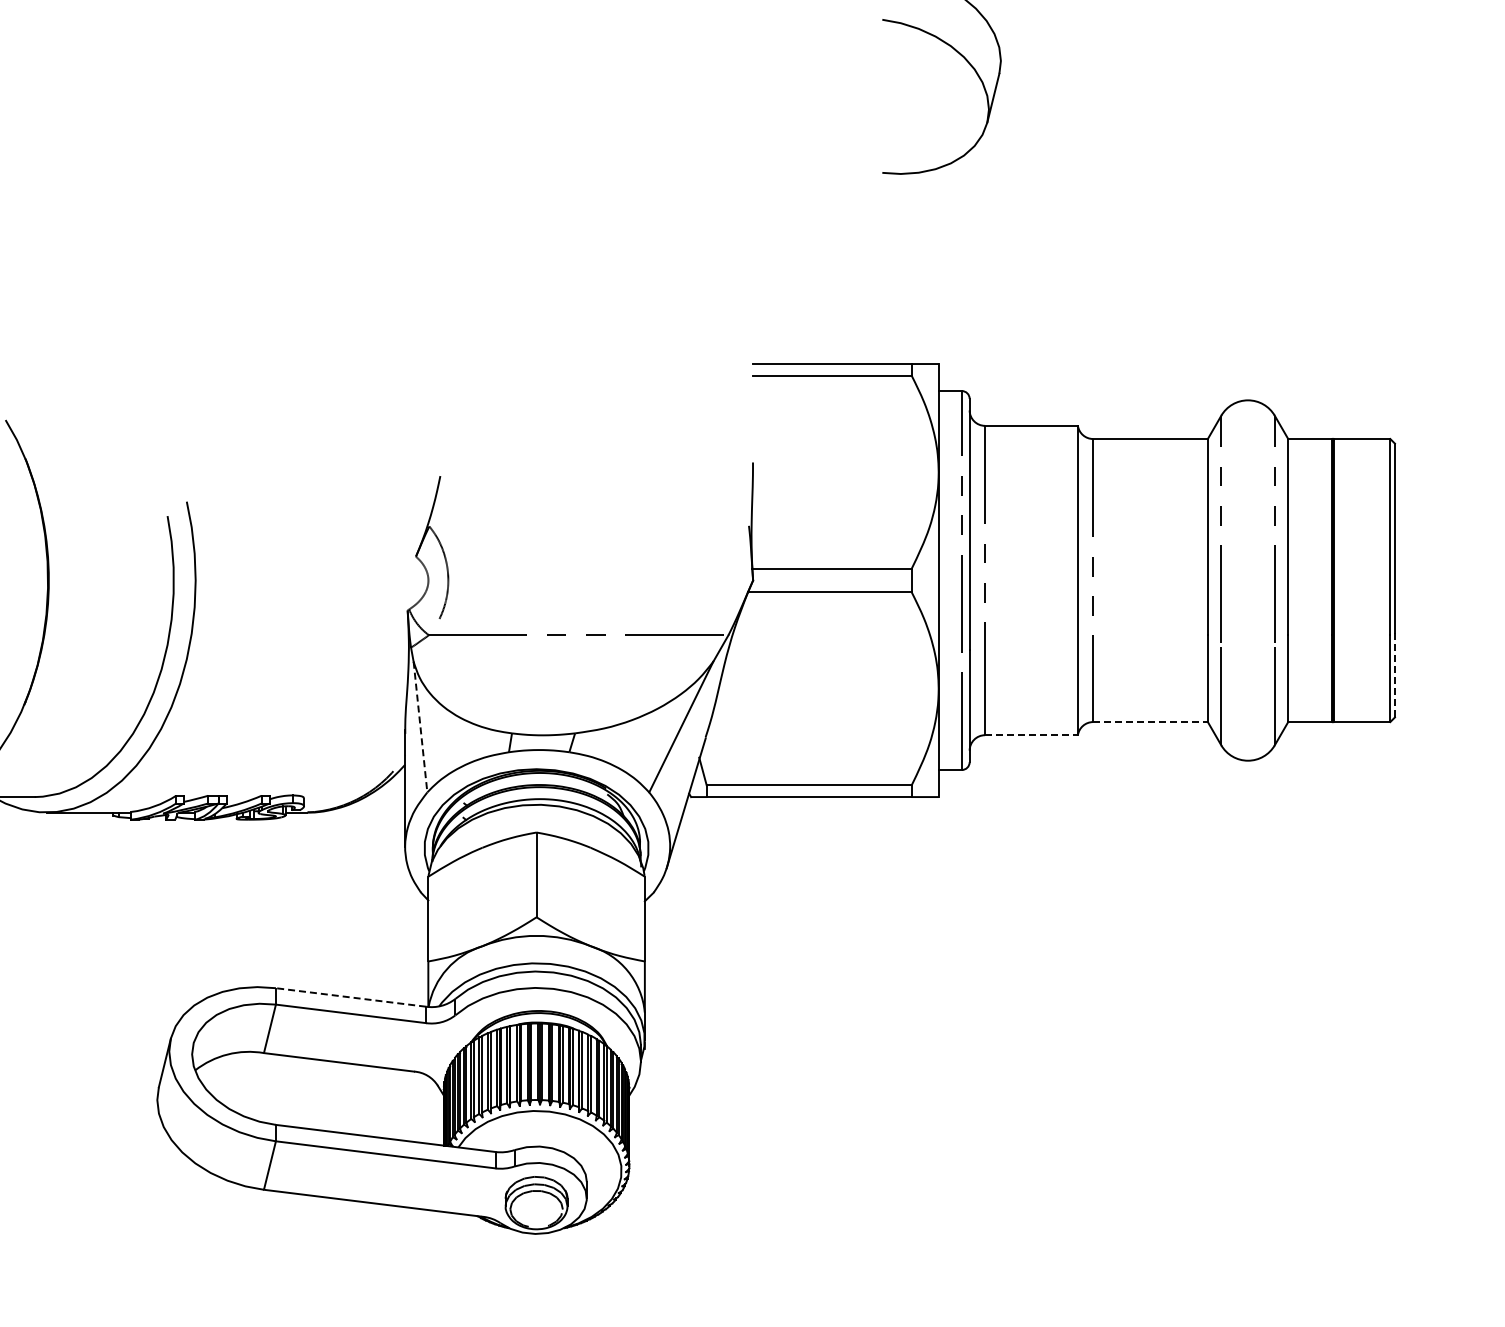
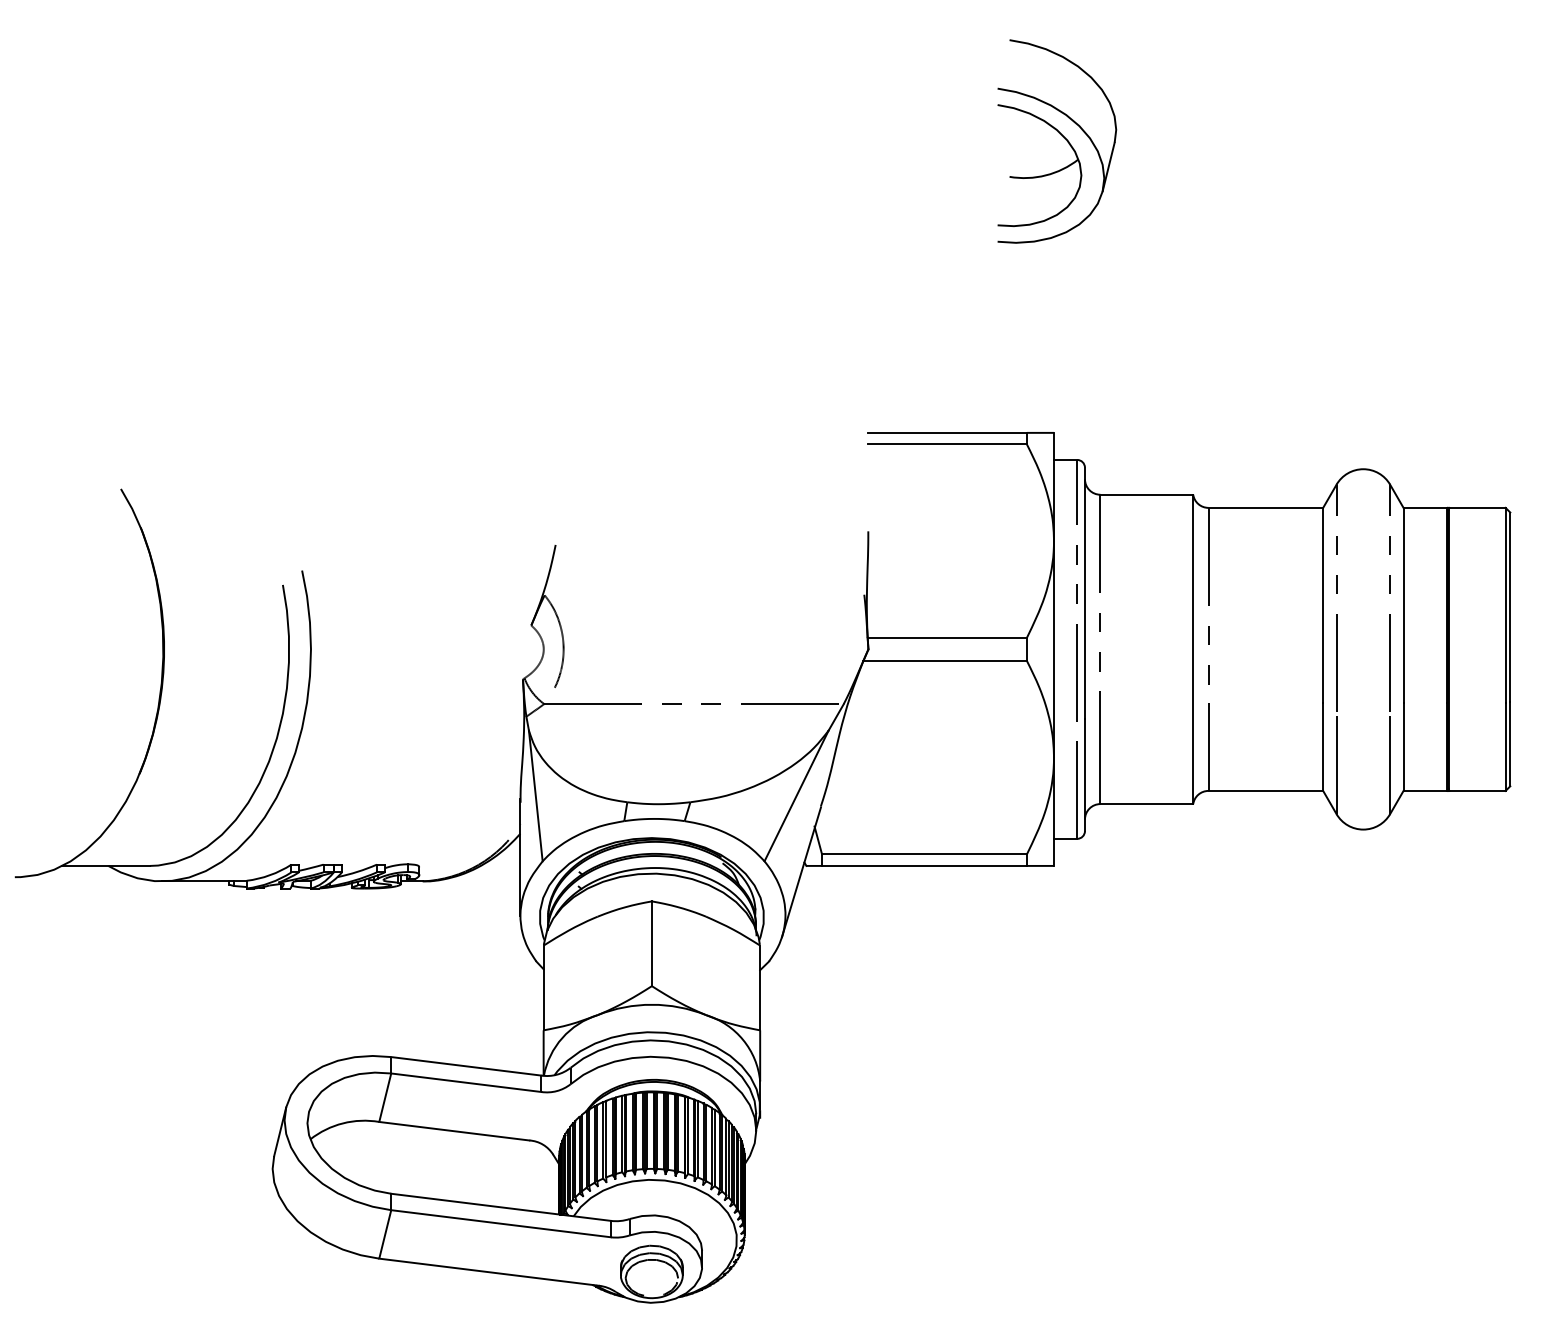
part: (924, 106) -> (1039, 175), added
line: (1395, 674) -> (1510, 743), dashed -> solid
line: (1151, 721) -> (1266, 790), dashed -> solid
line: (420, 726) -> (535, 795), dashed -> solid
line: (1032, 735) -> (1147, 804), dashed -> solid
line: (351, 997) -> (466, 1066), dashed -> solid

